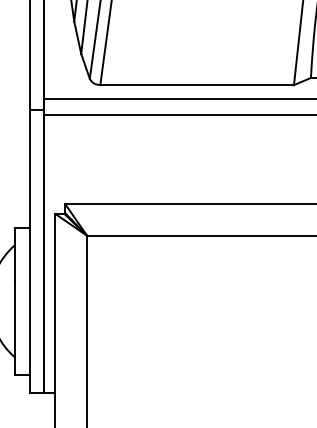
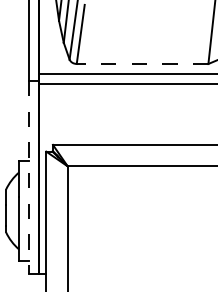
line: (197, 85) -> (142, 64), solid -> dashed
line: (30, 252) -> (29, 177), solid -> dashed

